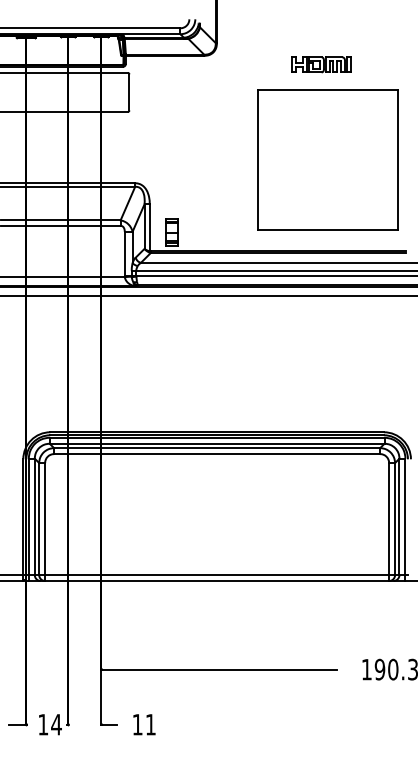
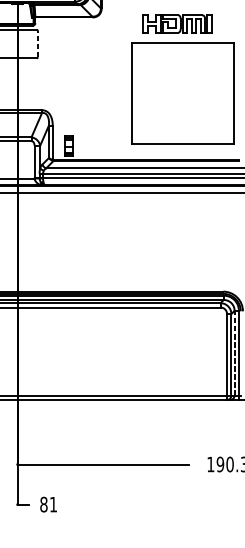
part: (321, 64) -> (177, 23), size x1.6
line: (129, 91) -> (37, 43), solid -> dashed
line: (399, 516) -> (234, 352), solid -> dashed
text: (137, 724) -> (43, 504), 11 -> 81

